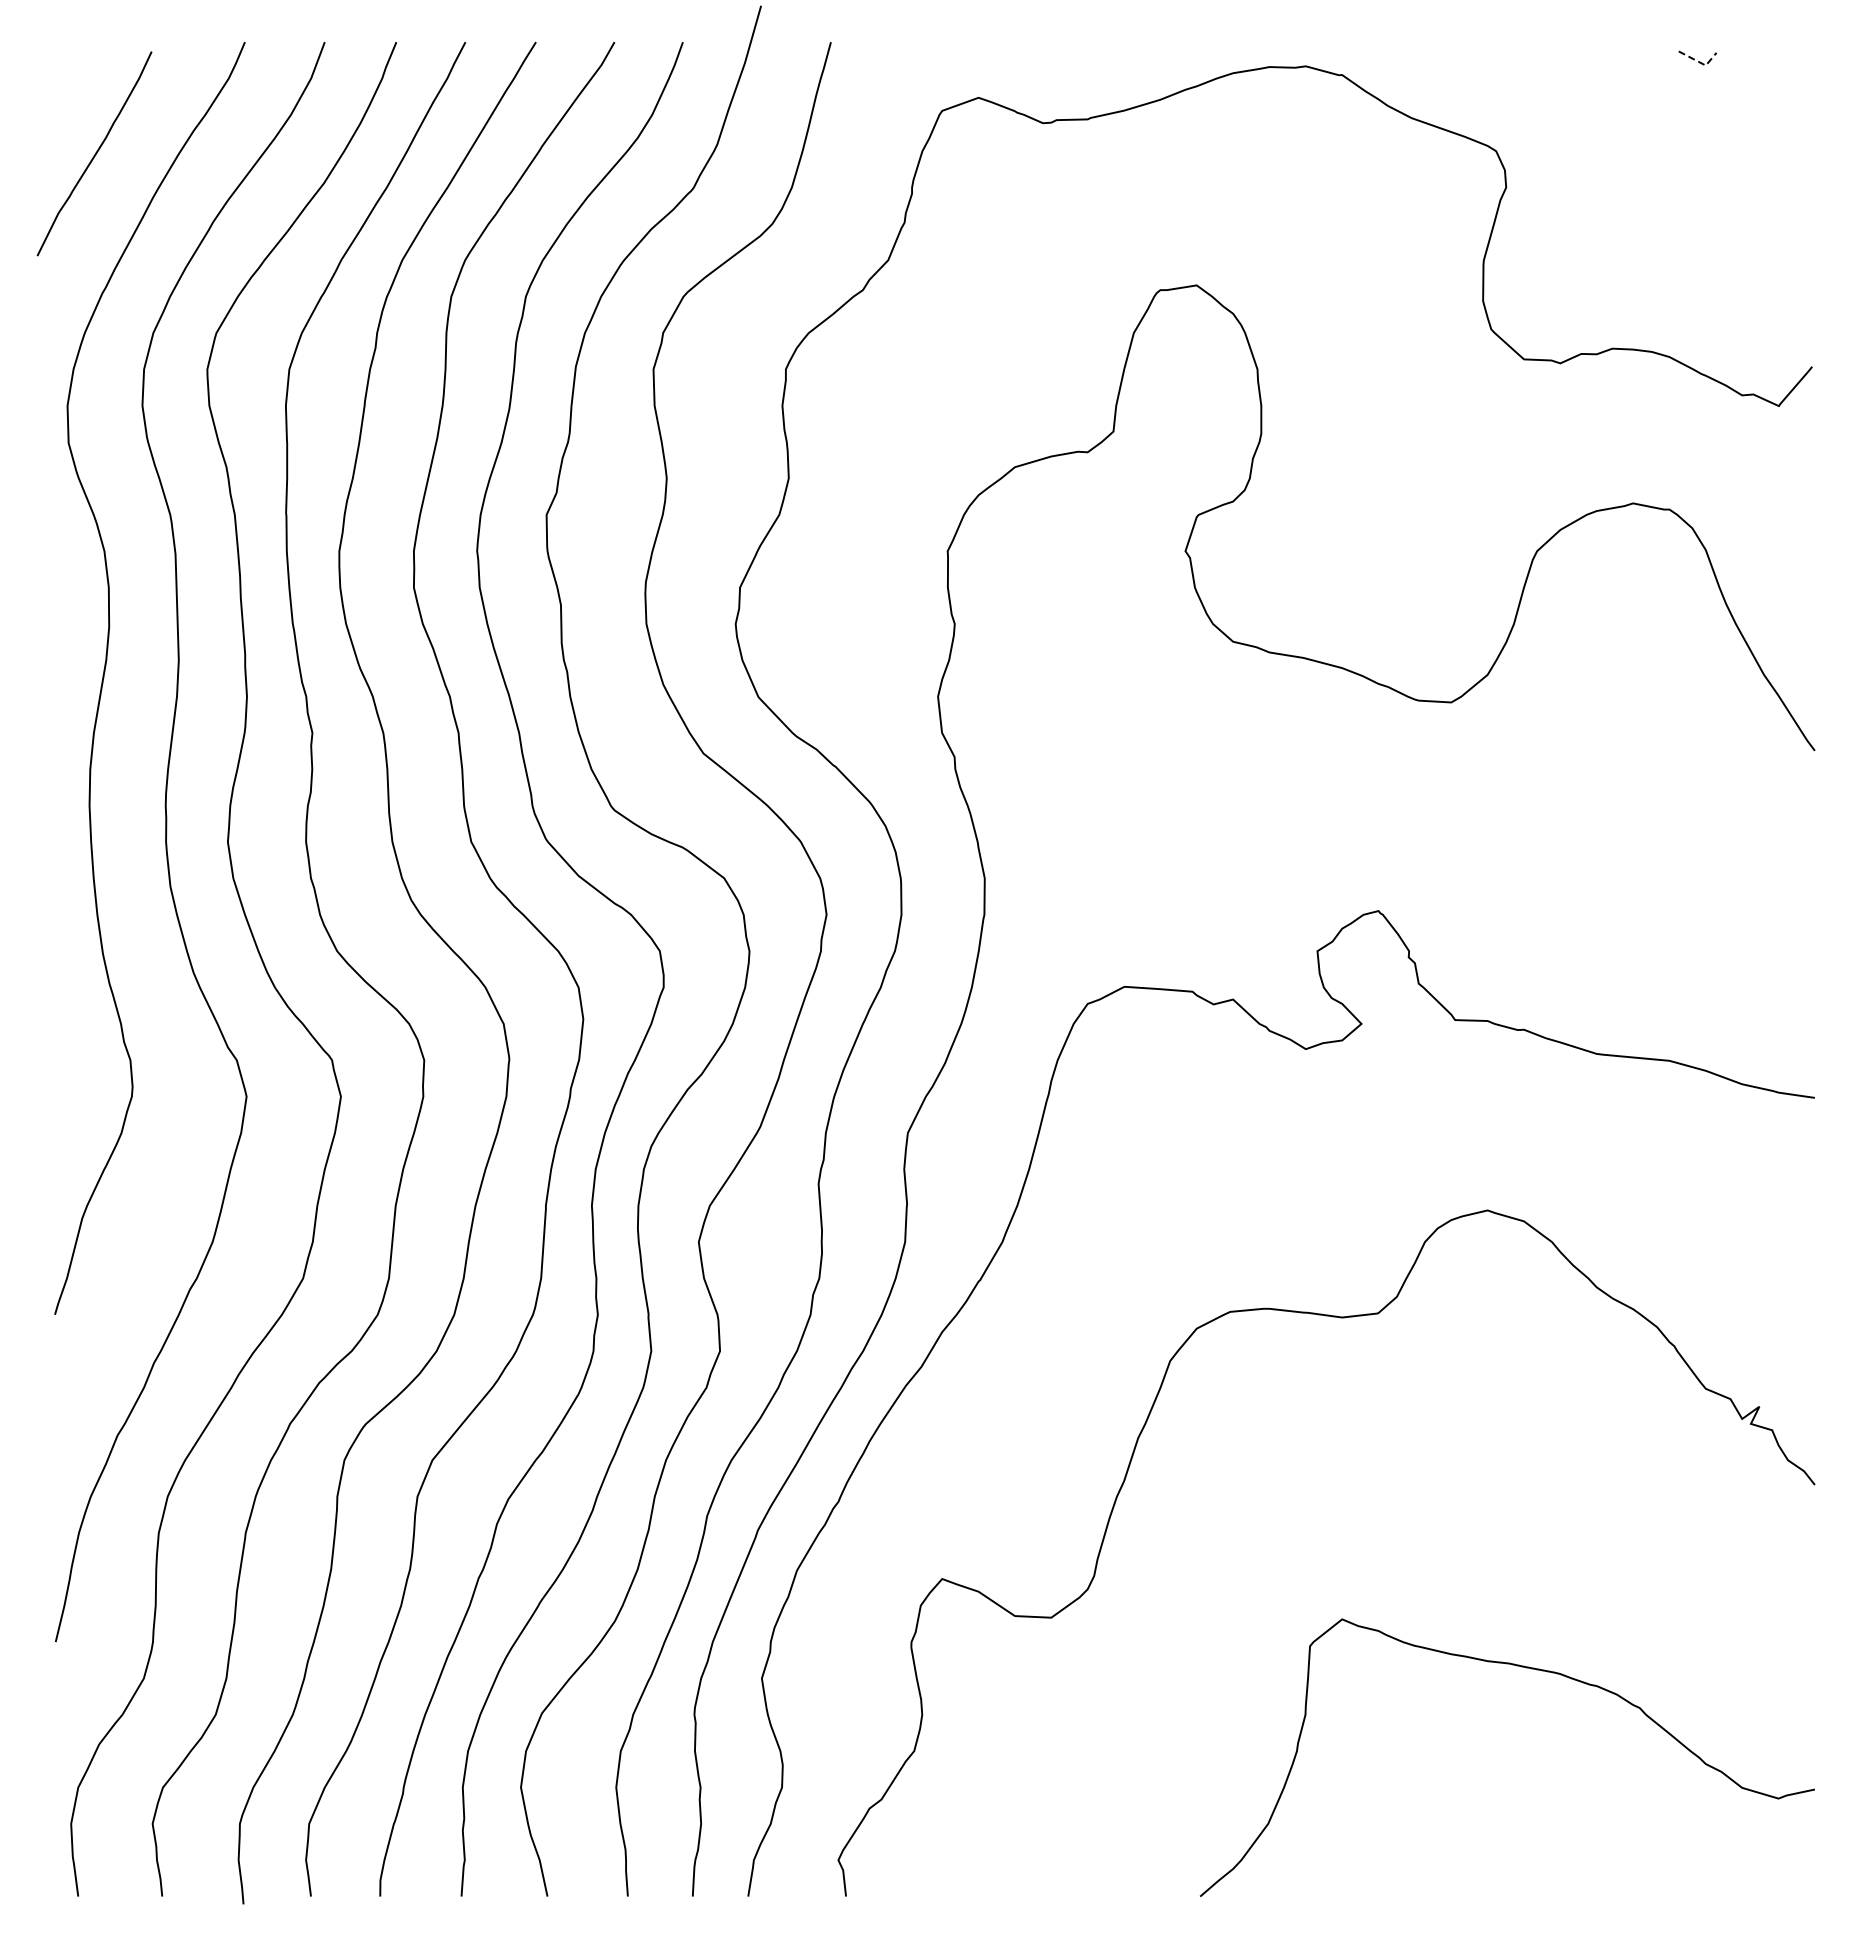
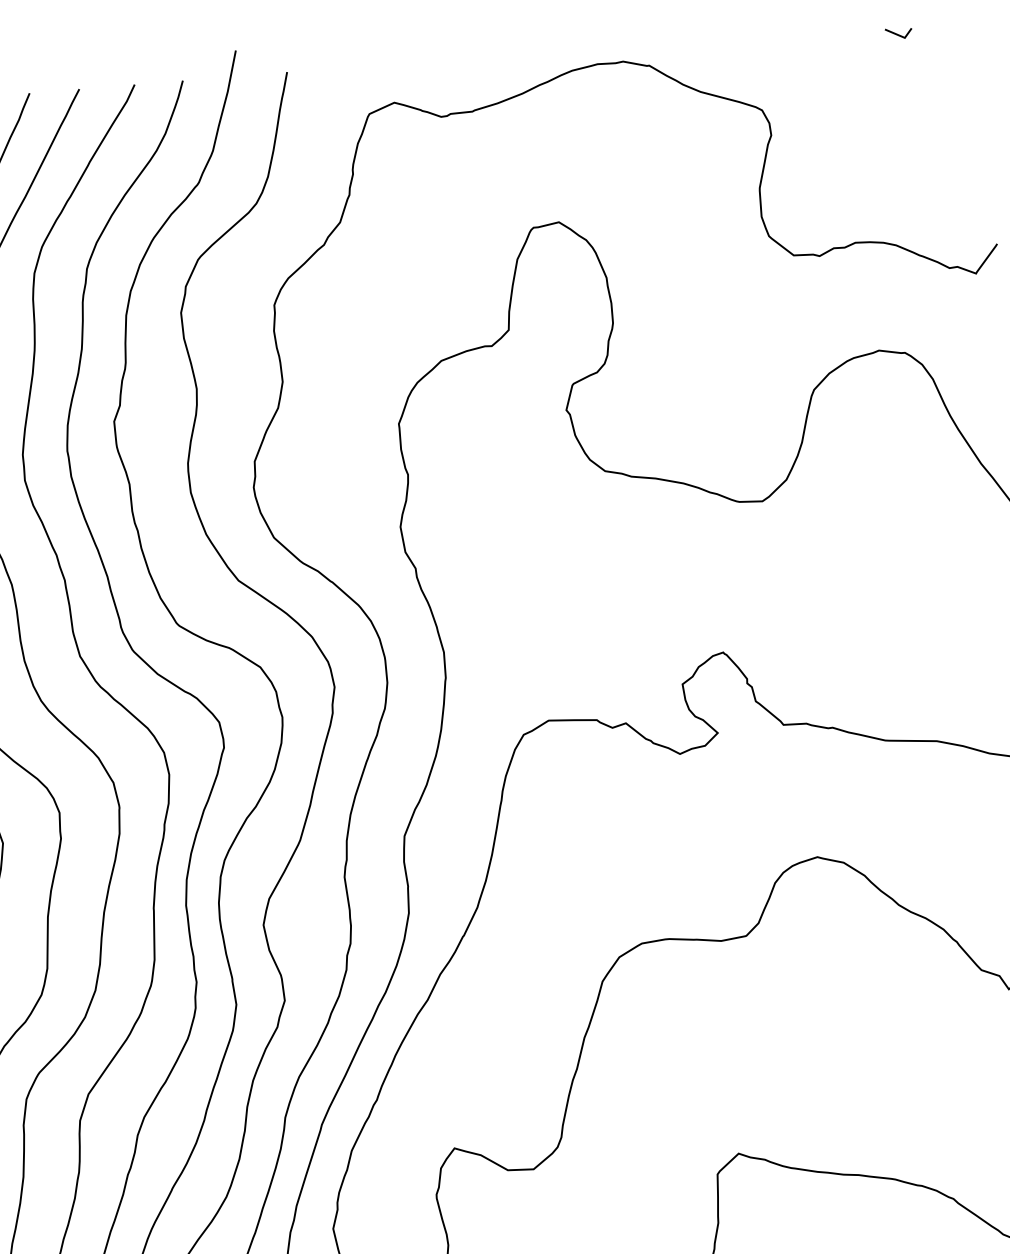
line: (1700, 62) -> (900, 36), dashed -> solid

